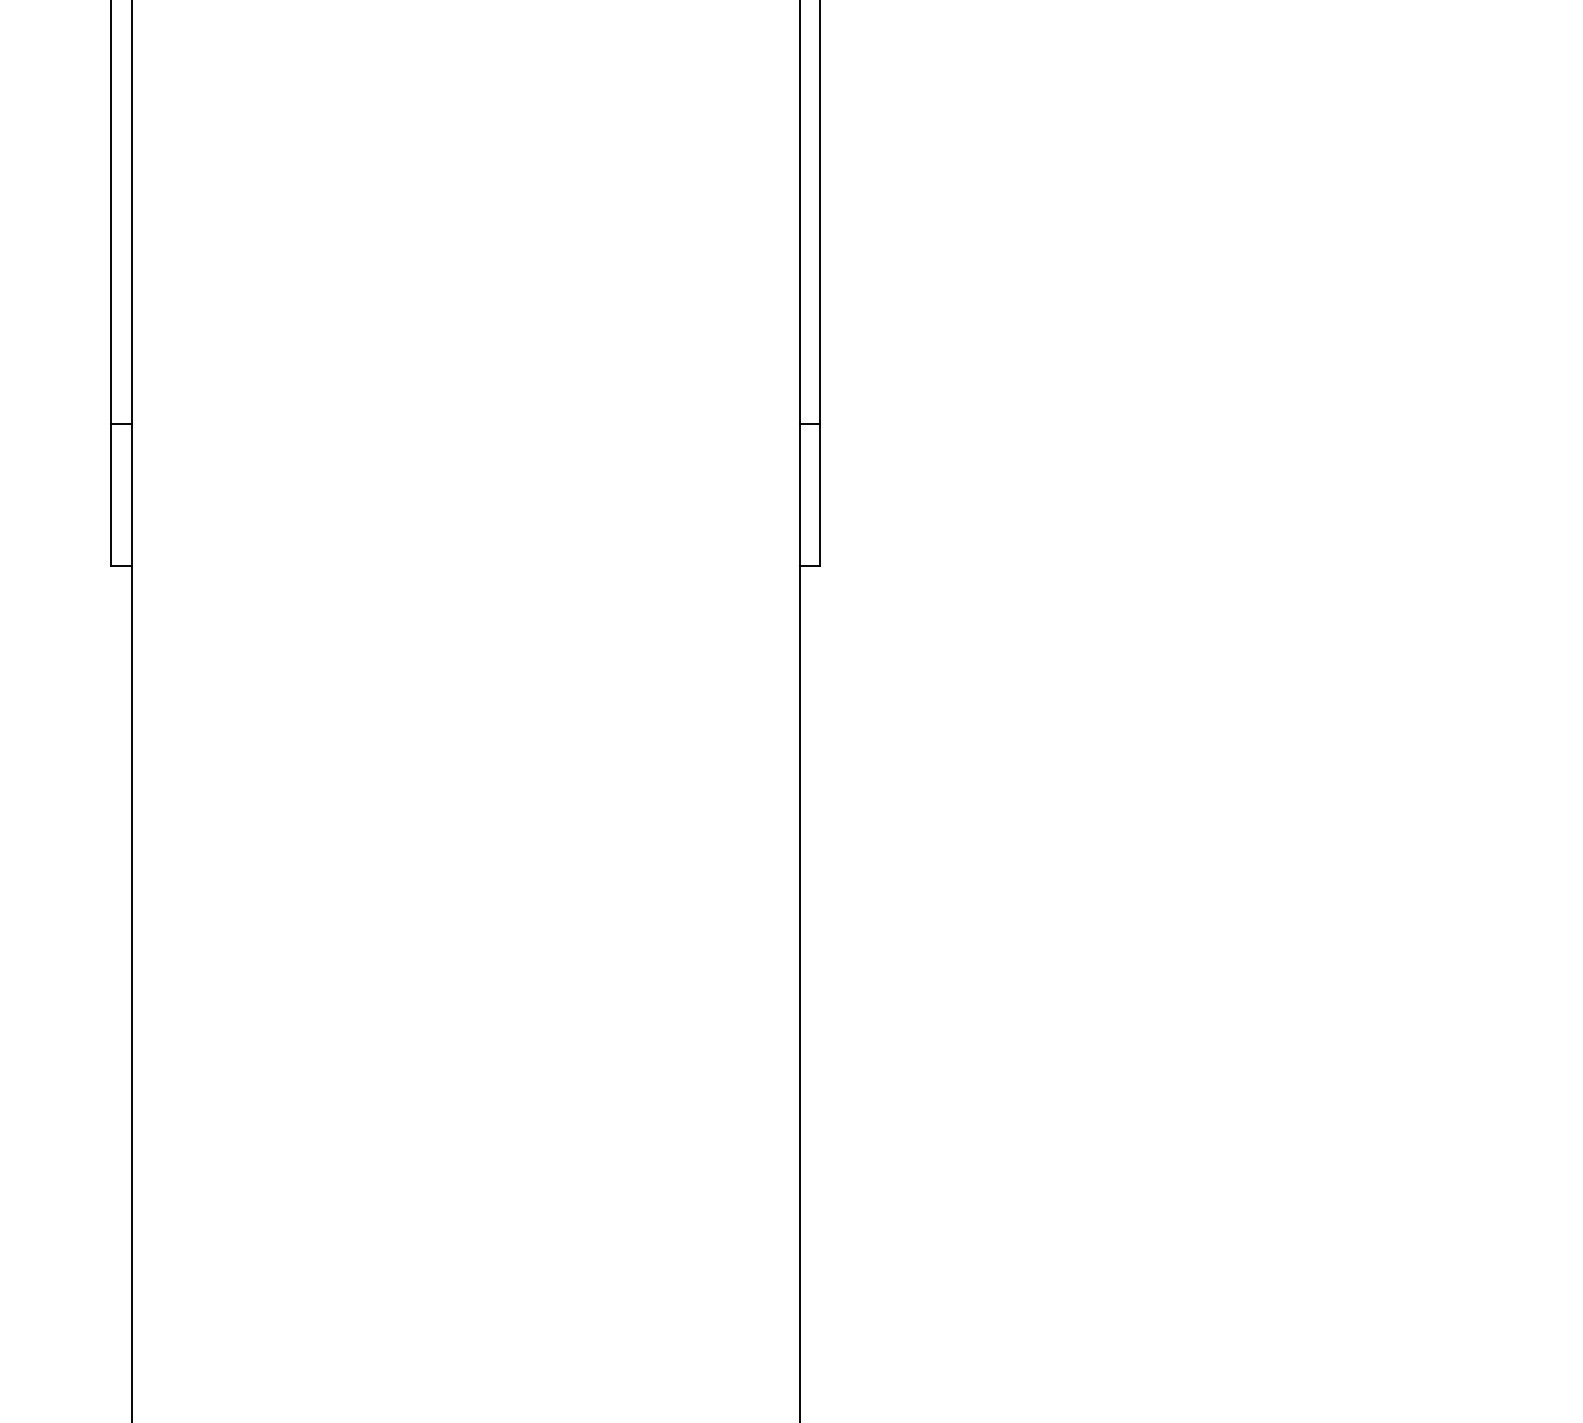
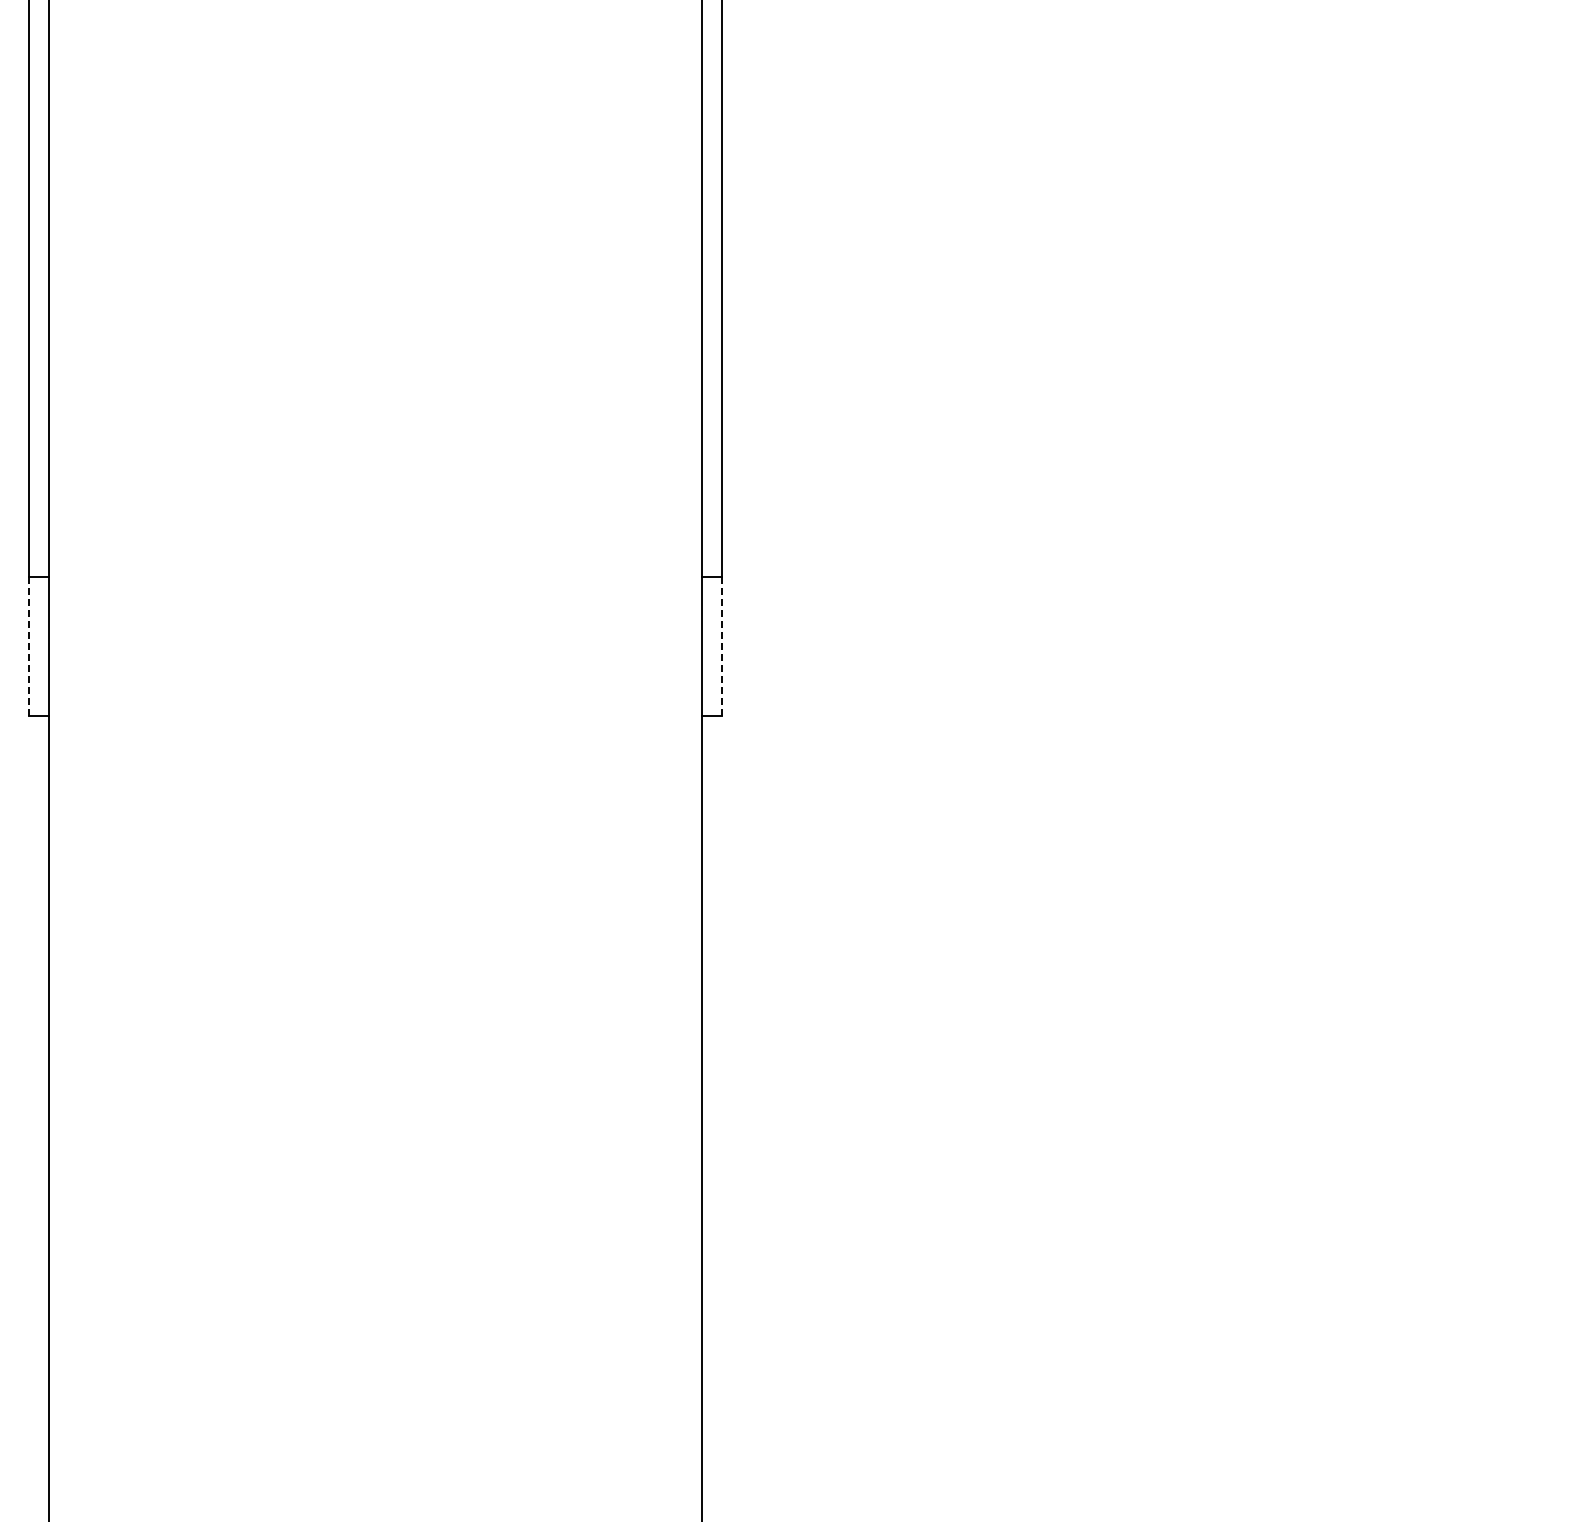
line: (110, 494) -> (28, 645), solid -> dashed
line: (820, 495) -> (722, 646), solid -> dashed

